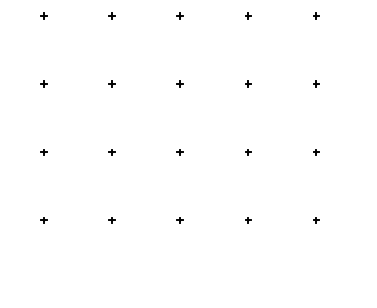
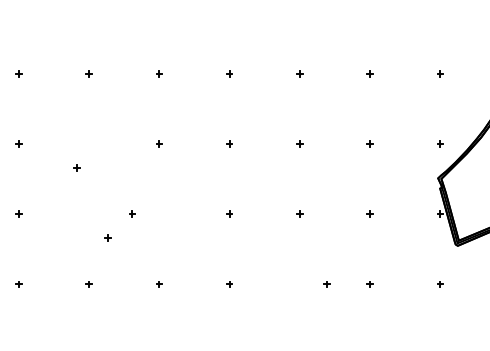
part: (43, 83) -> (76, 167), moved
part: (43, 151) -> (107, 237), moved
part: (112, 151) -> (132, 213), moved
part: (247, 220) -> (326, 284), moved

